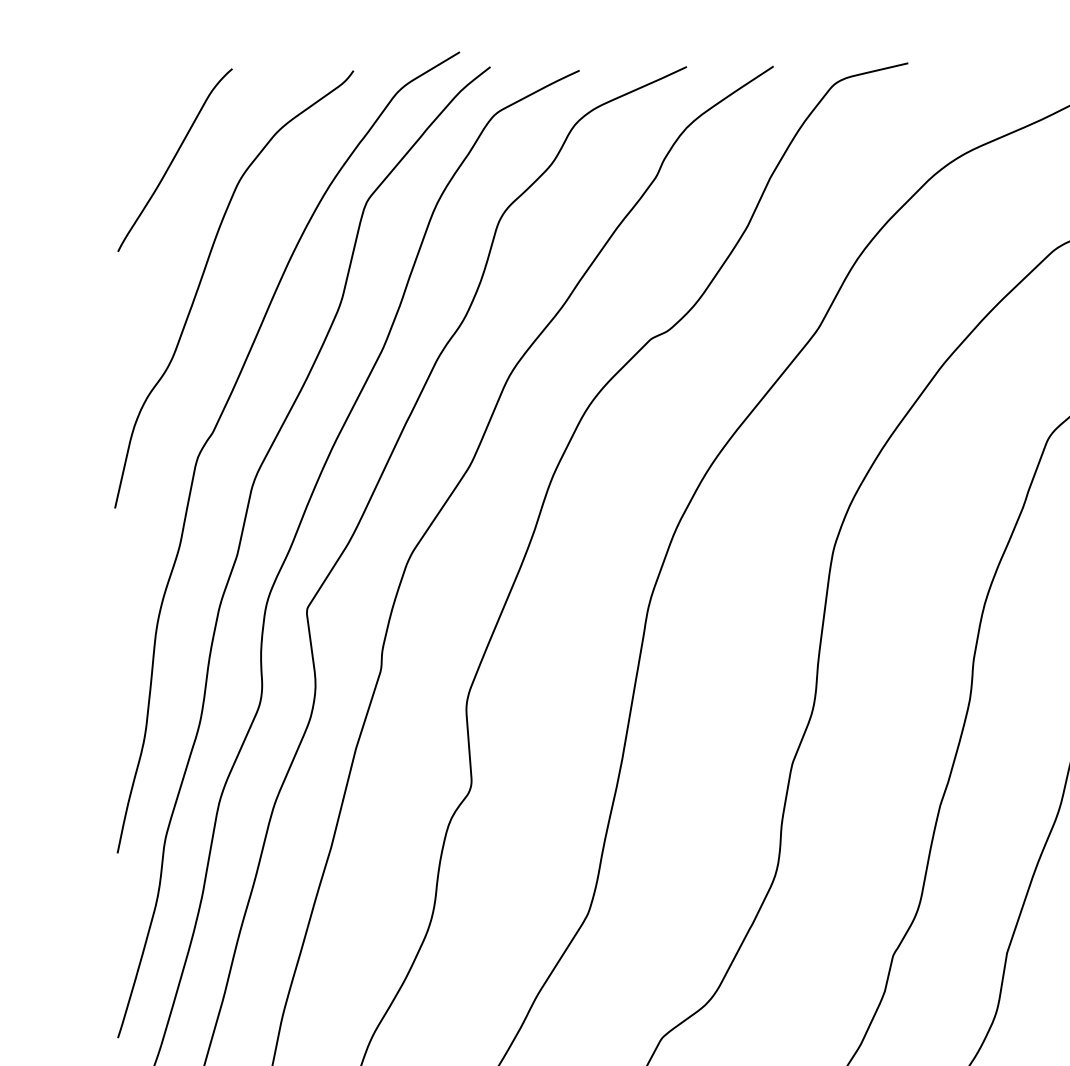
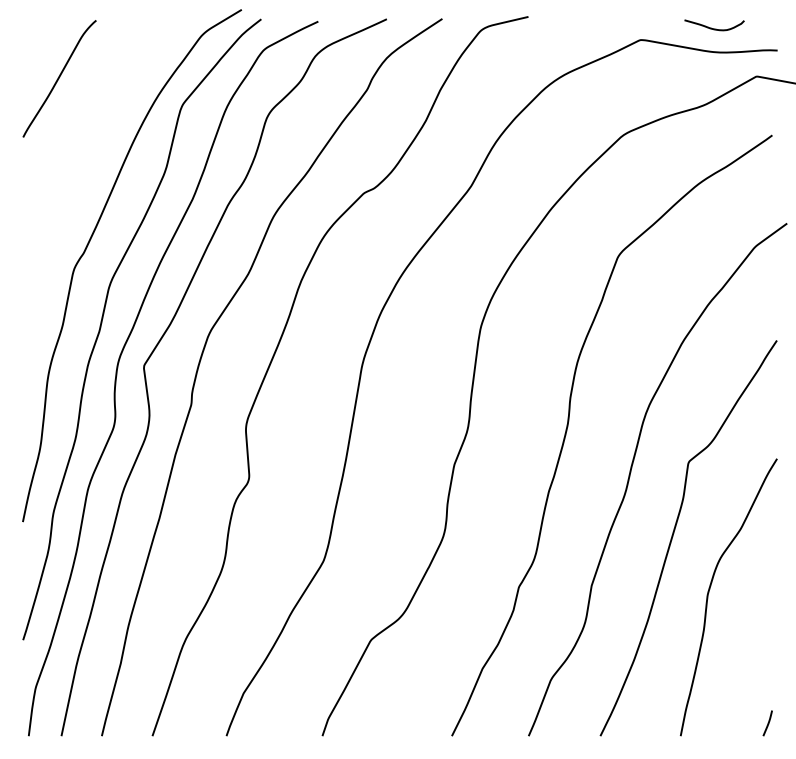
curve: (202, 280) -> (77, 155), removed

